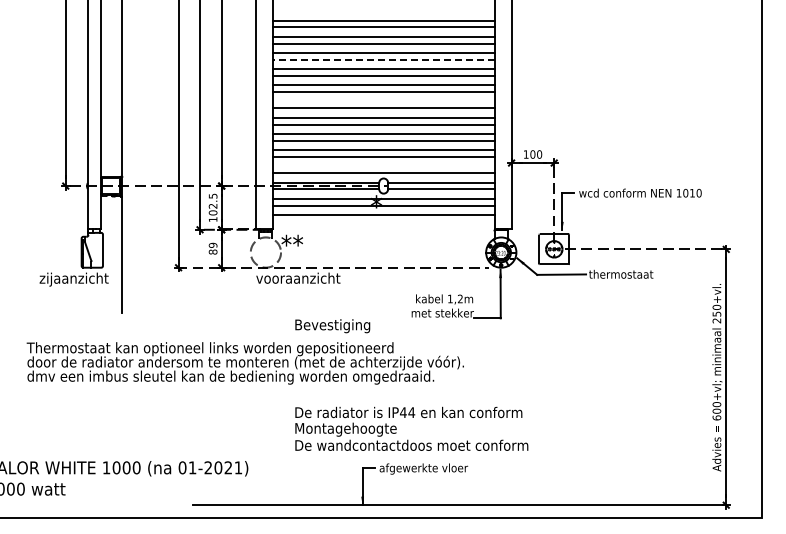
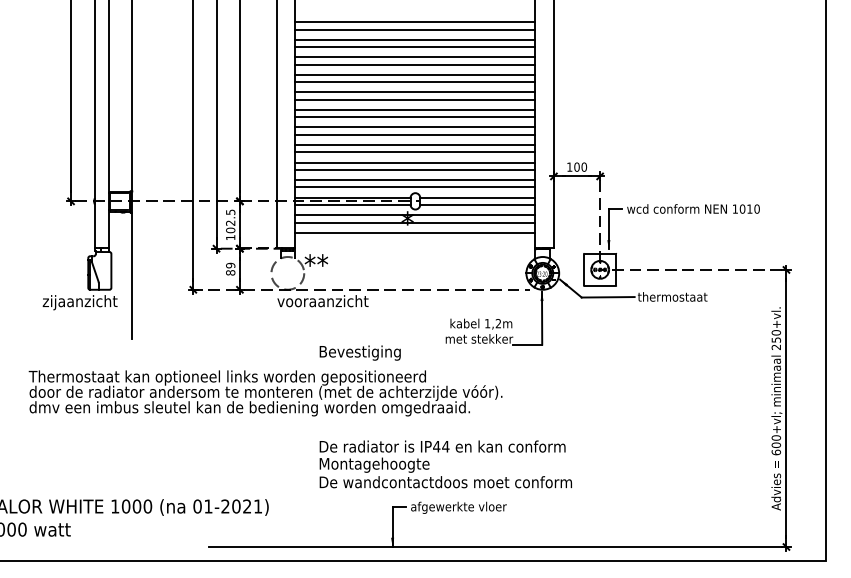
line: (383, 59) -> (415, 64), dashed -> solid
line: (383, 101) -> (415, 109), added
line: (383, 166) -> (415, 180), added

